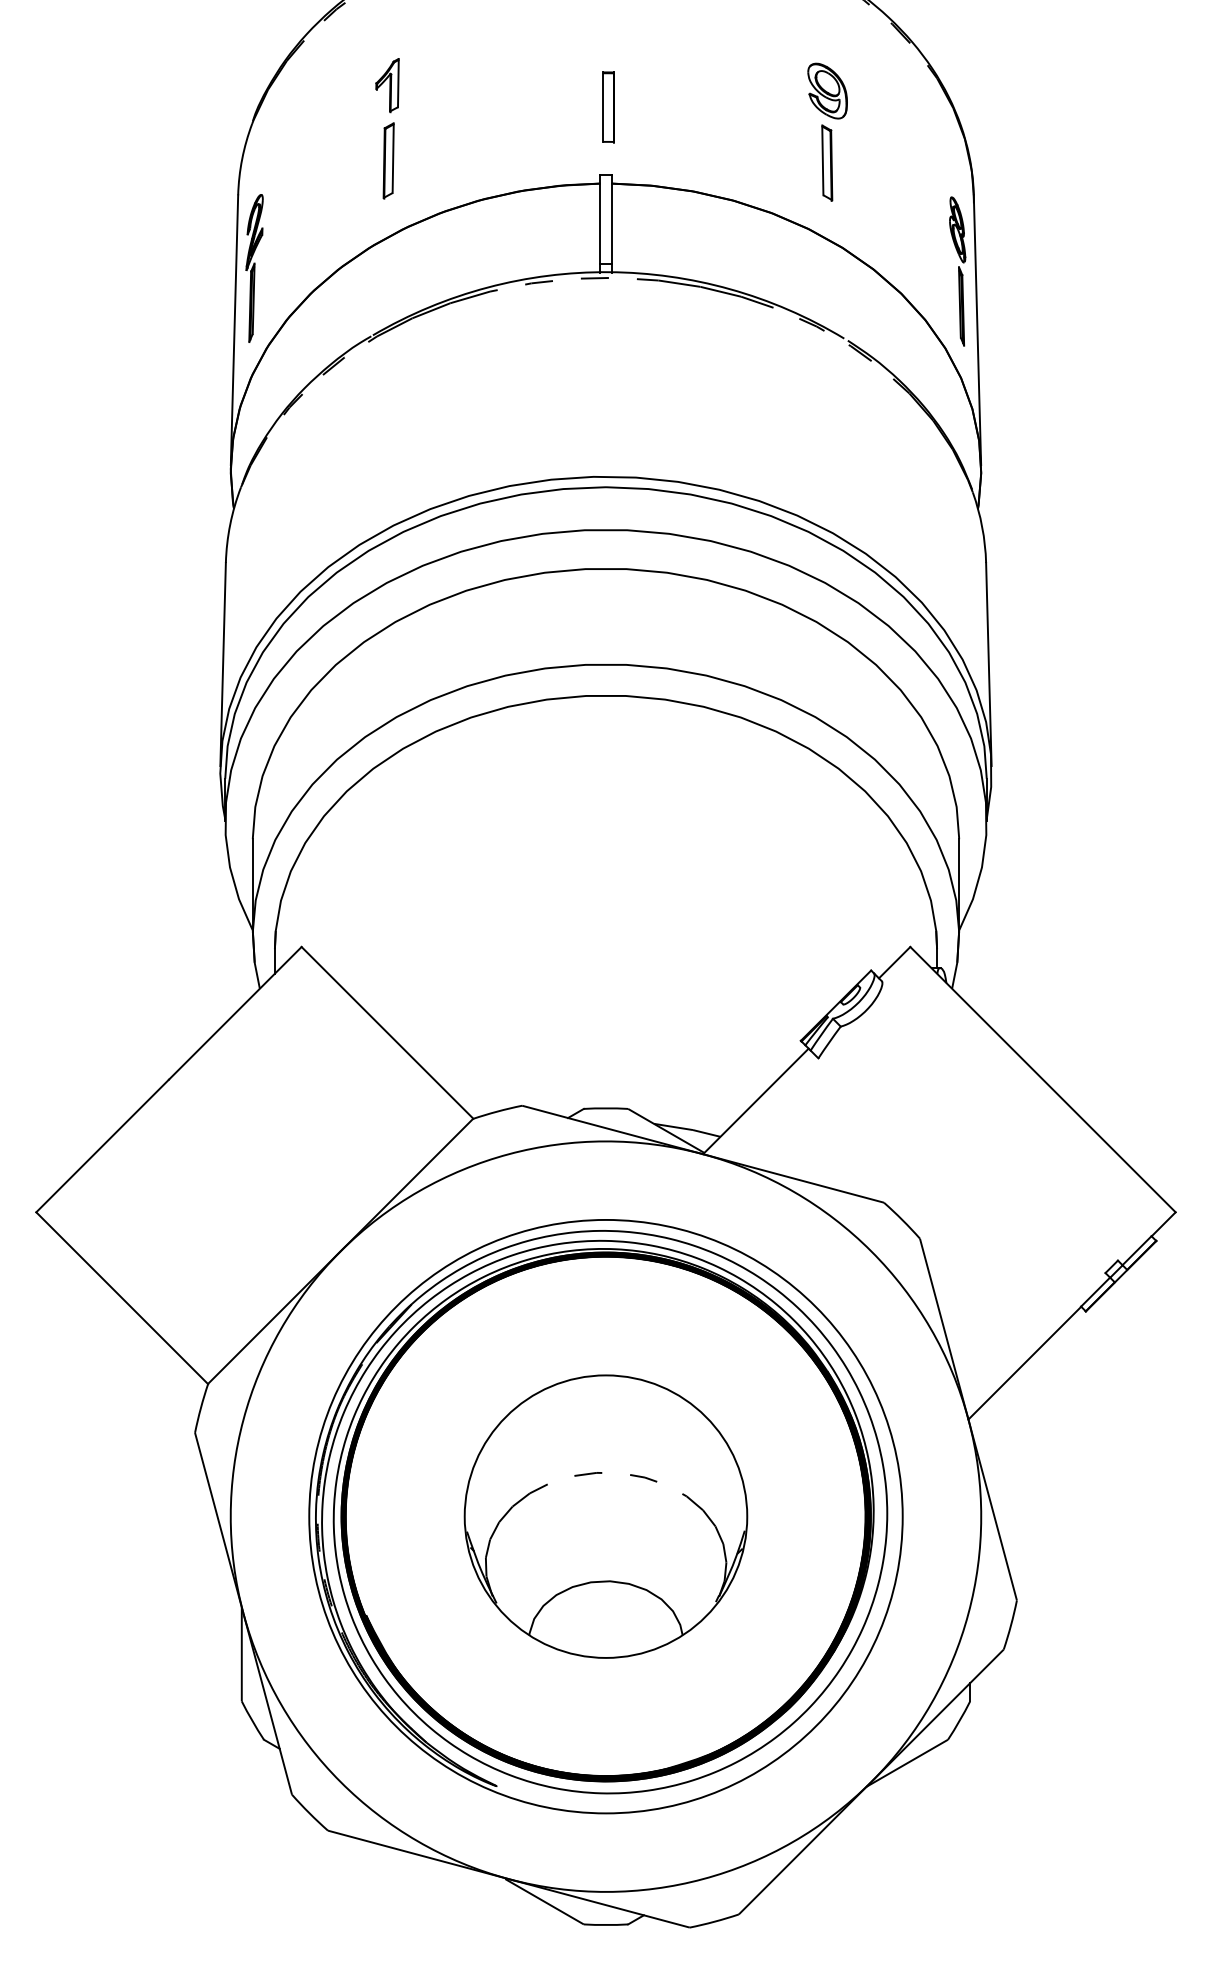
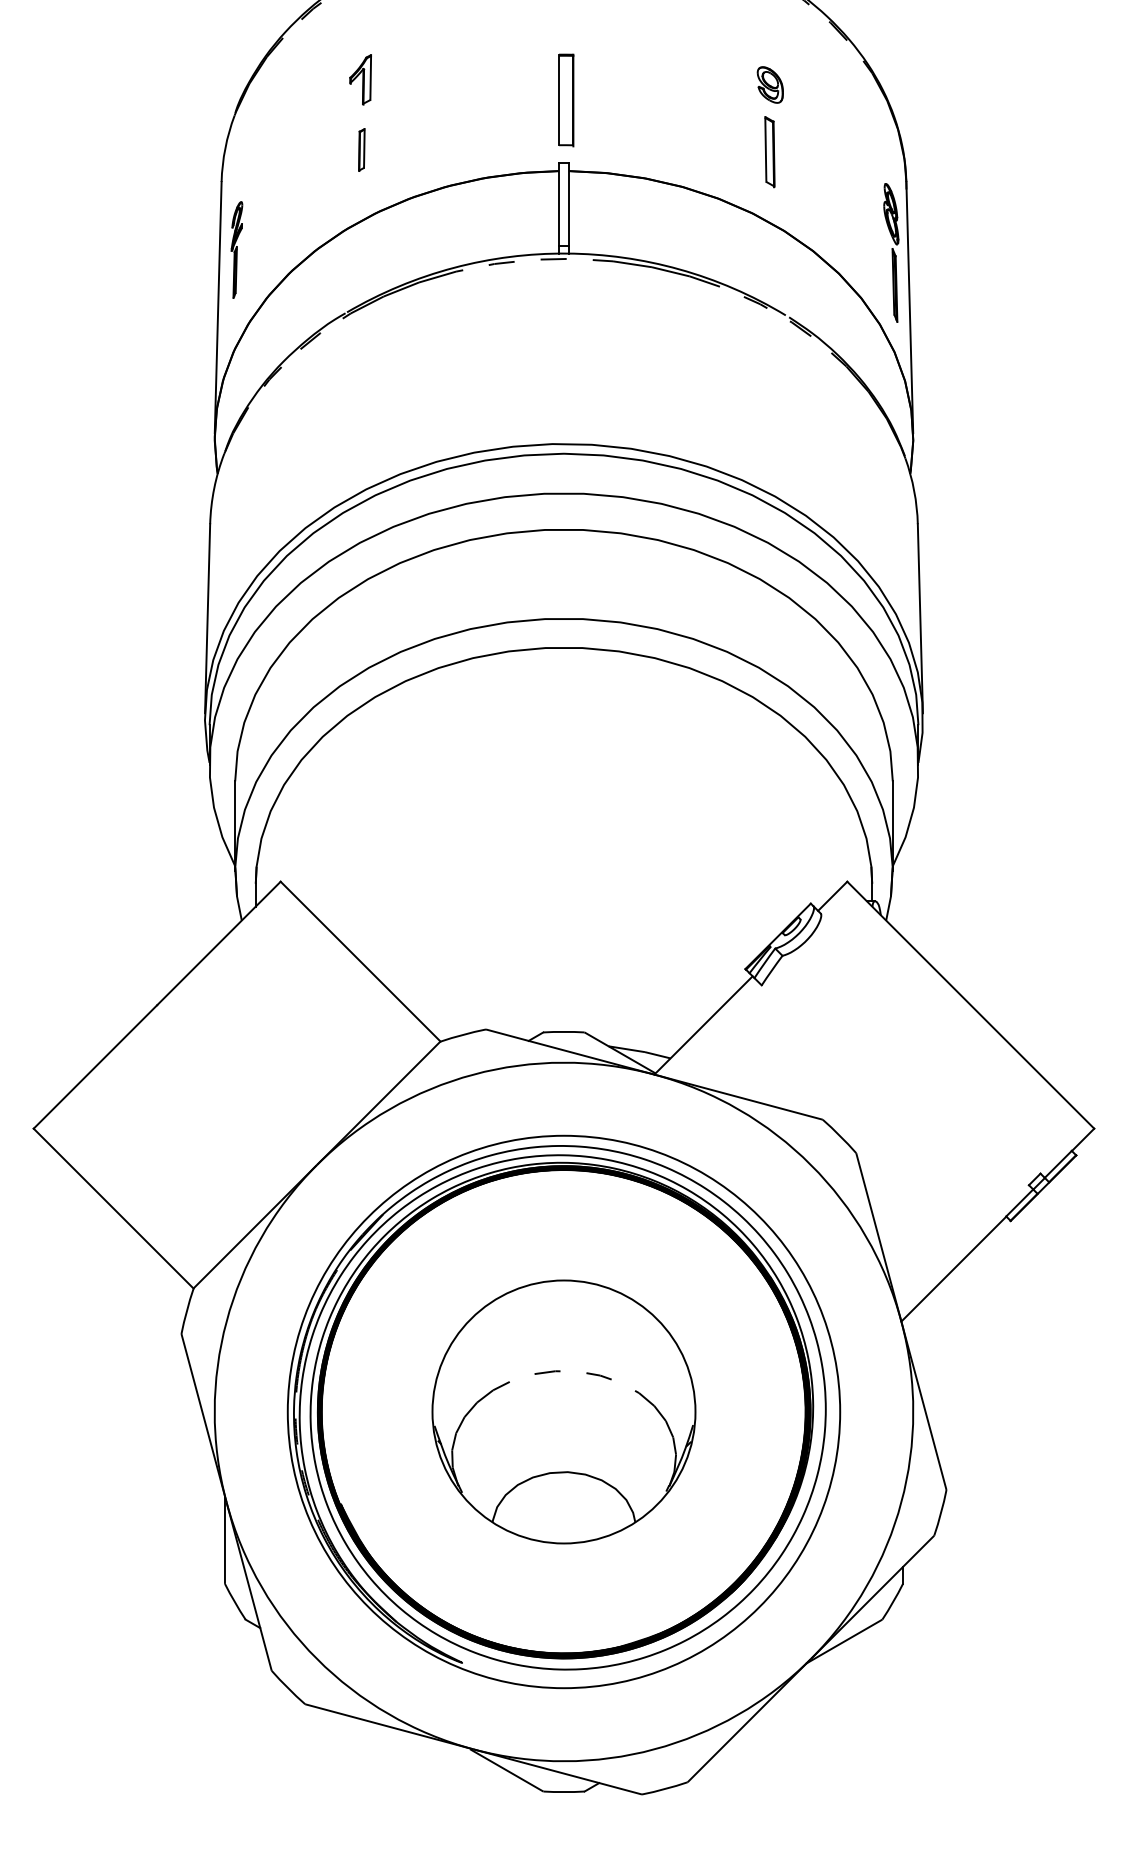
part: (827, 90) -> (770, 84), size x0.7
part: (608, 106) -> (566, 99), size x1.4
part: (388, 160) -> (361, 149), size x0.6
part: (254, 267) -> (236, 249), size x0.7

